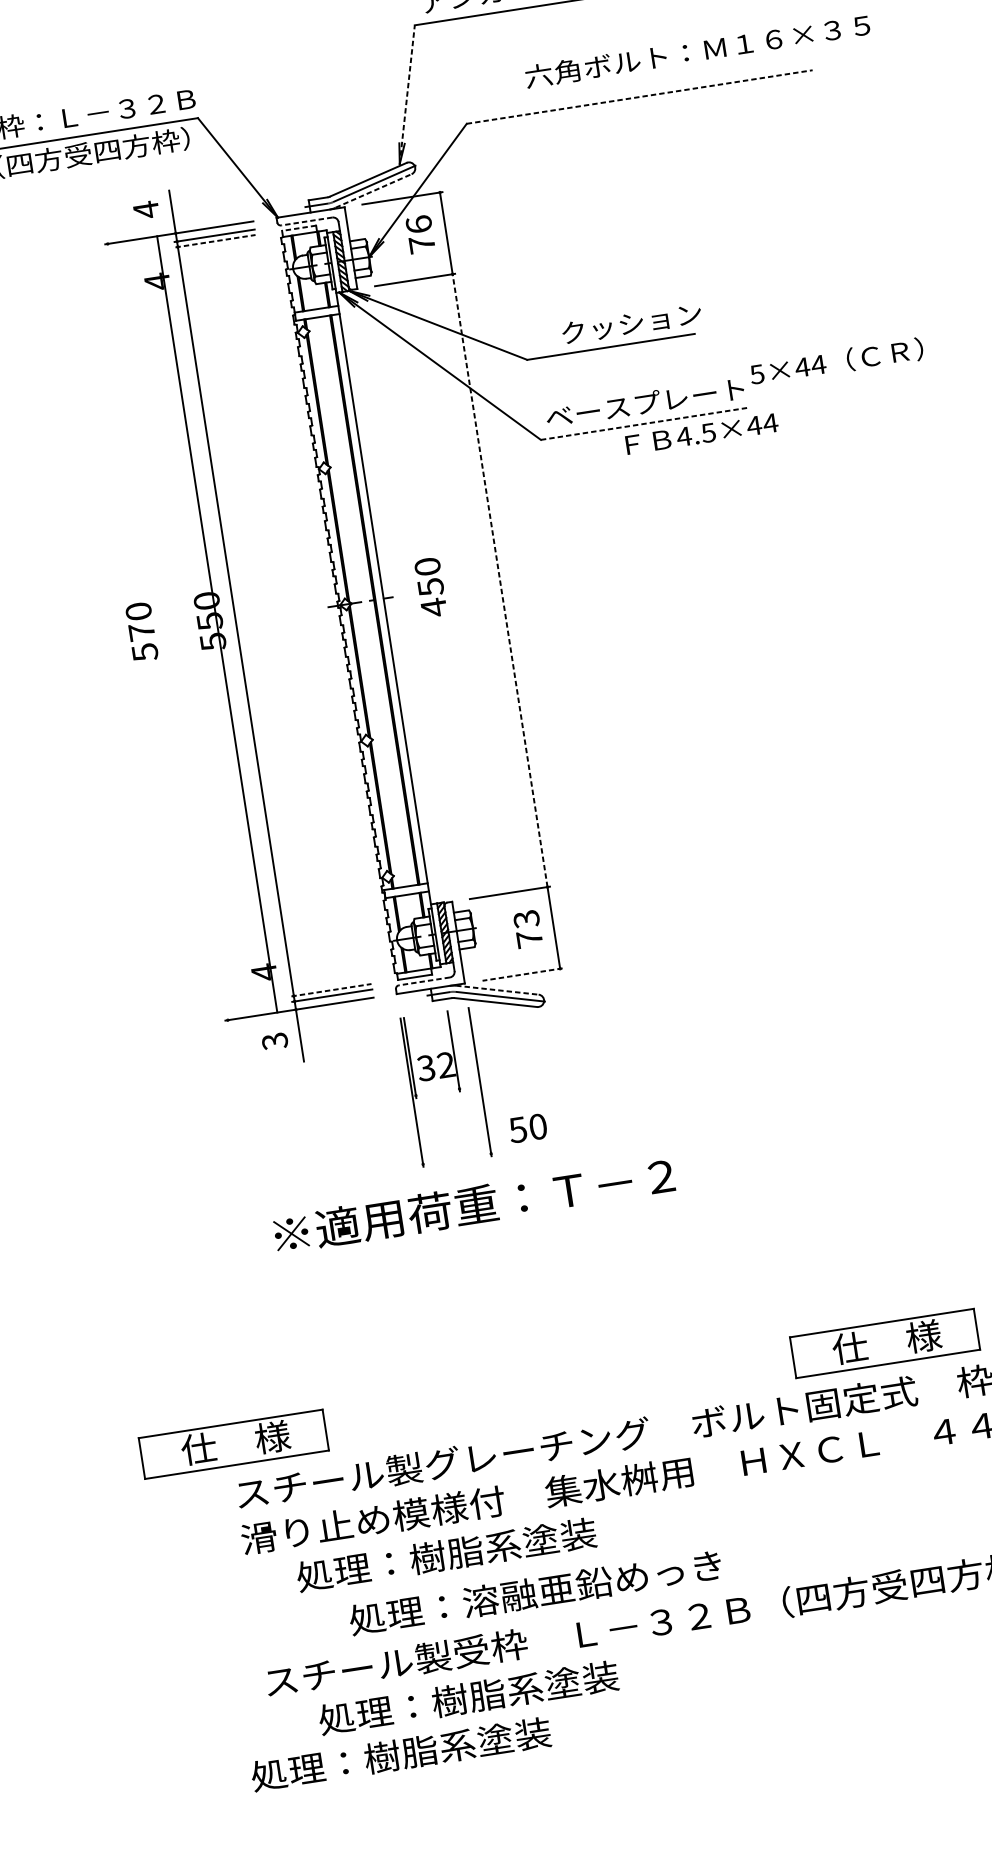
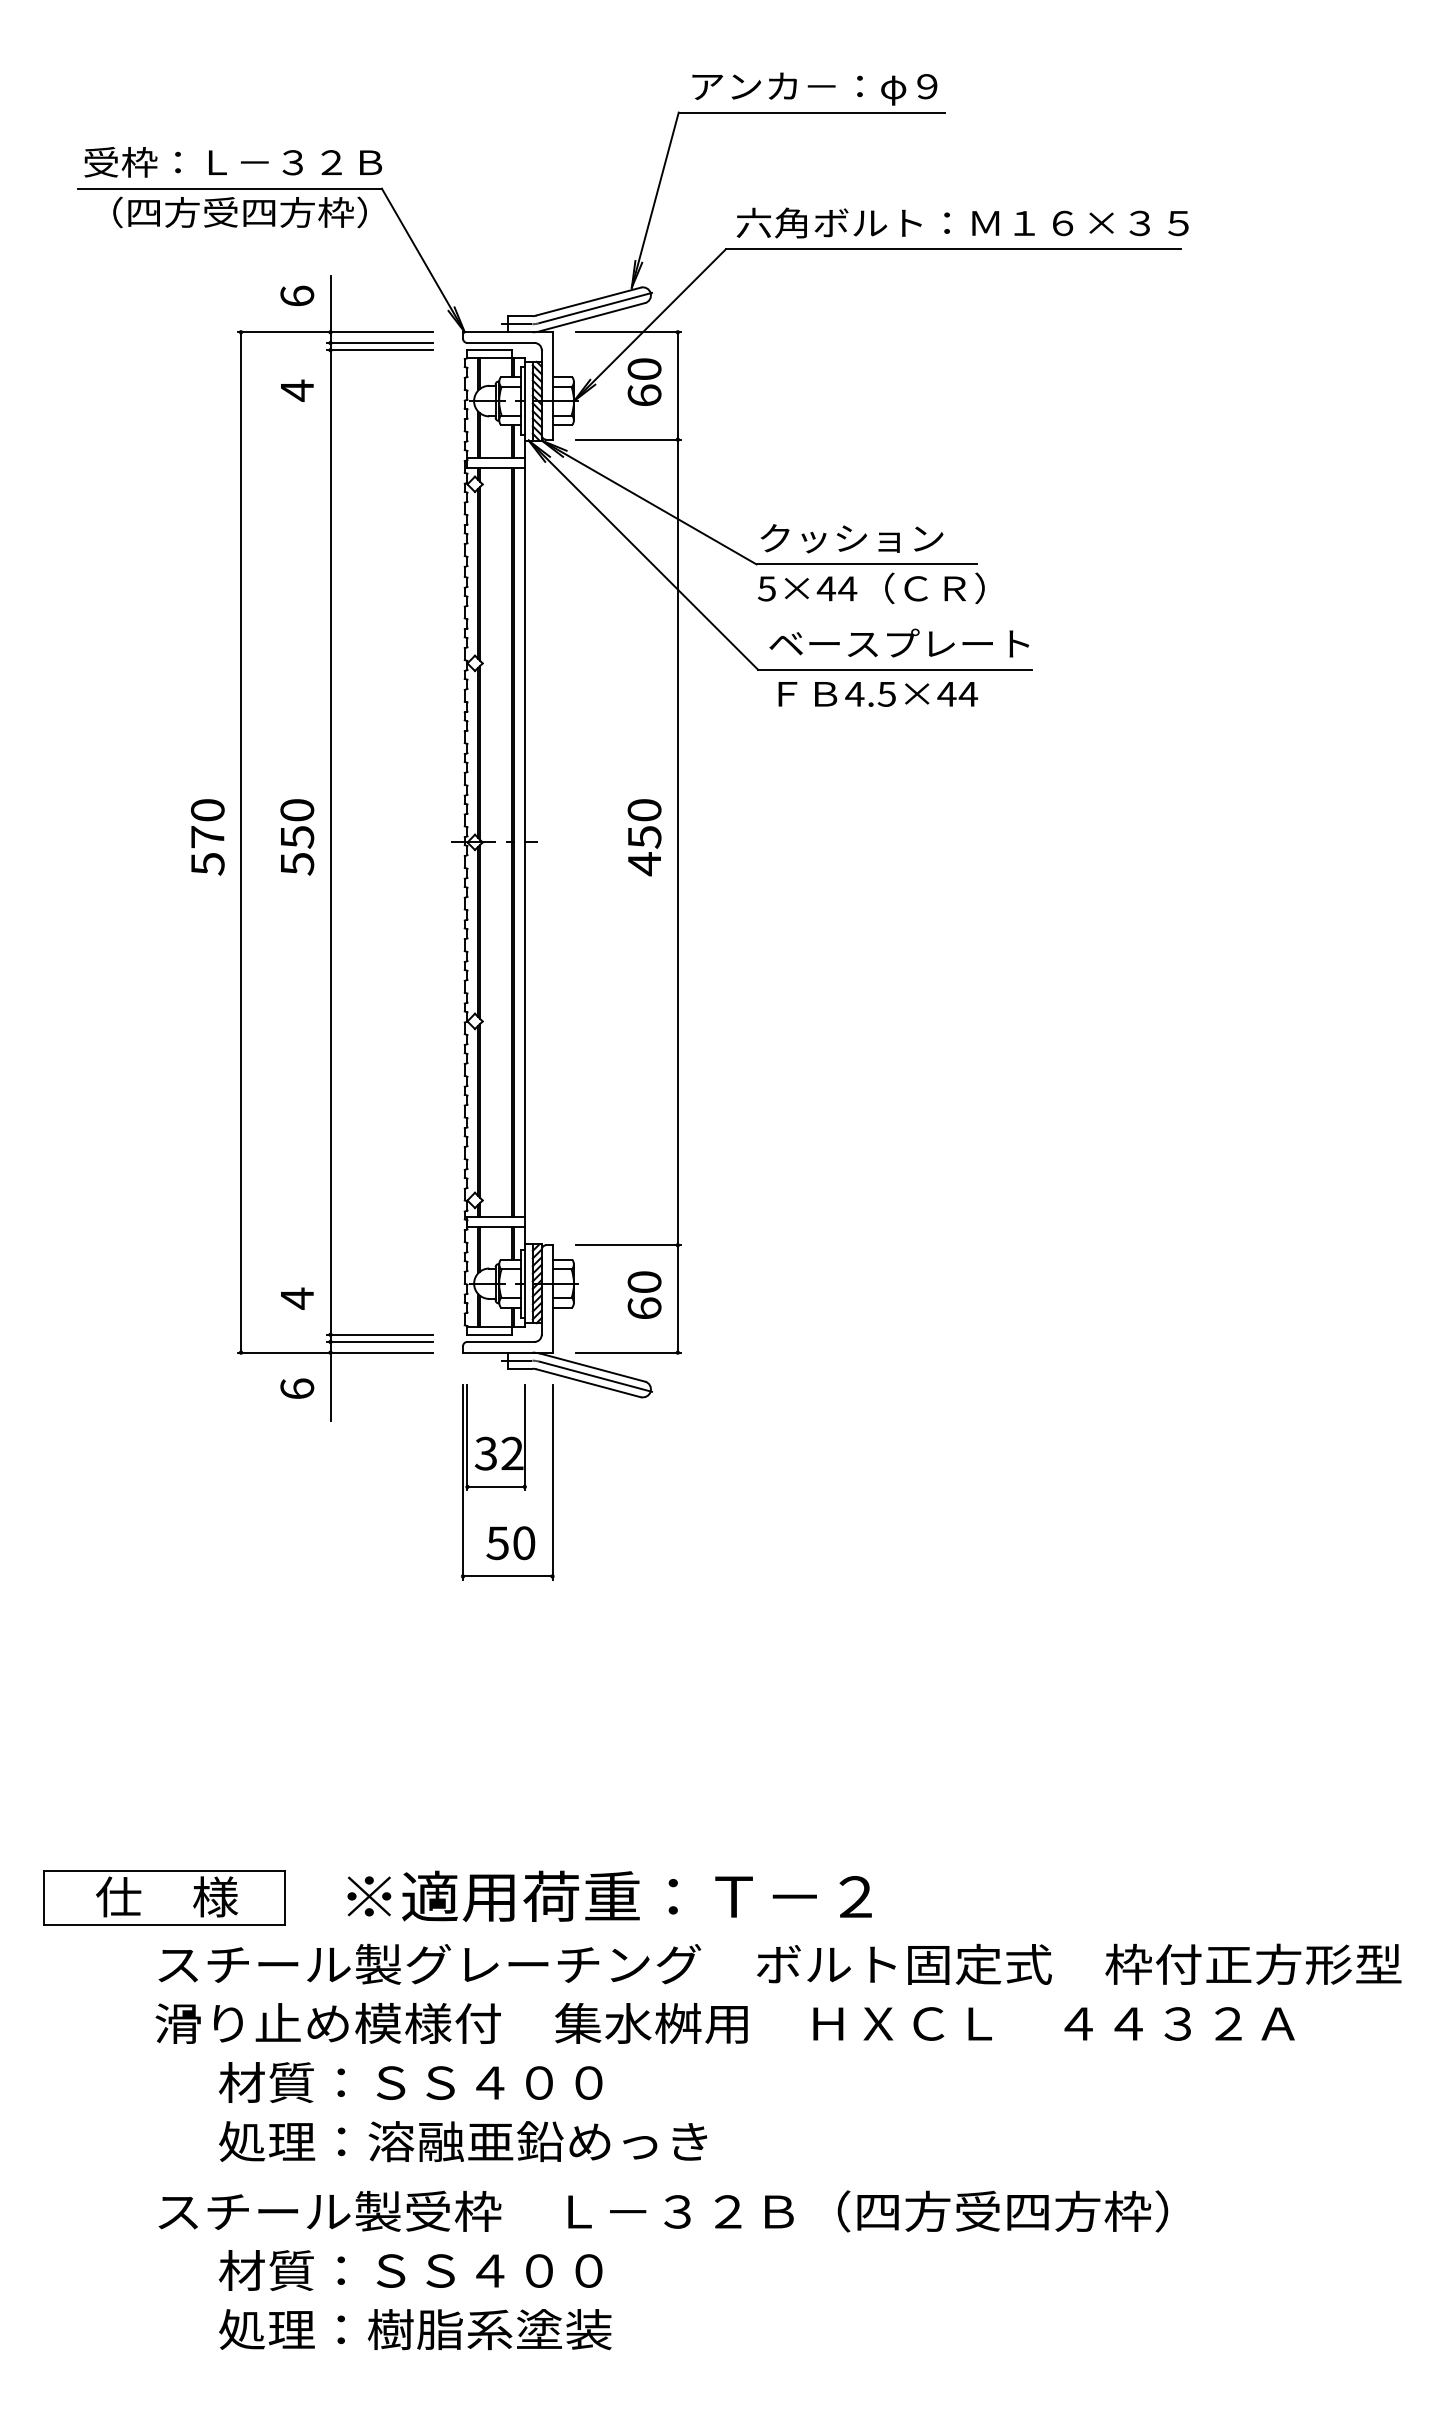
text: (697, 50) -> (962, 222), moved
line: (407, 94) -> (655, 200), dashed -> solid
line: (639, 97) -> (953, 249), dashed -> solid
line: (373, 191) -> (592, 317), dashed -> solid
text: (146, 210) -> (297, 296), 4 -> 6
line: (307, 221) -> (501, 343), dashed -> solid
line: (298, 228) -> (489, 350), dashed -> solid
text: (420, 234) -> (644, 382), 76 -> 60
line: (215, 241) -> (379, 350), dashed -> solid
text: (631, 323) -> (851, 538), moved
text: (835, 361) -> (870, 588), moved
line: (644, 423) -> (894, 669), dashed -> solid
text: (701, 434) -> (877, 694), moved
line: (499, 580) -> (677, 842), dashed -> solid
text: (430, 587) -> (644, 837), moved
line: (217, 624) -> (241, 842), moved
text: (528, 929) -> (644, 1295), 73 -> 60
line: (522, 974) -> (628, 1352), dashed -> solid
line: (424, 981) -> (501, 1341), dashed -> solid
line: (331, 990) -> (379, 1334), dashed -> solid
line: (497, 990) -> (592, 1367), dashed -> solid
text: (275, 1040) -> (297, 1388), 3 -> 6
line: (437, 1092) -> (495, 1486), added
text: (527, 1128) -> (510, 1543), moved
line: (456, 1159) -> (507, 1576), added
text: (474, 1204) -> (609, 1895), moved
part: (885, 1342) -> (1020, 1897), removed
text: (445, 1555) -> (414, 2082), 処理：樹脂系塗装 -> 材質：ＳＳ４００
text: (535, 1592) -> (463, 2141), moved
text: (467, 1698) -> (414, 2270), 処理：樹脂系塗装 -> 材質：ＳＳ４００
text: (401, 1754) -> (415, 2329), moved

